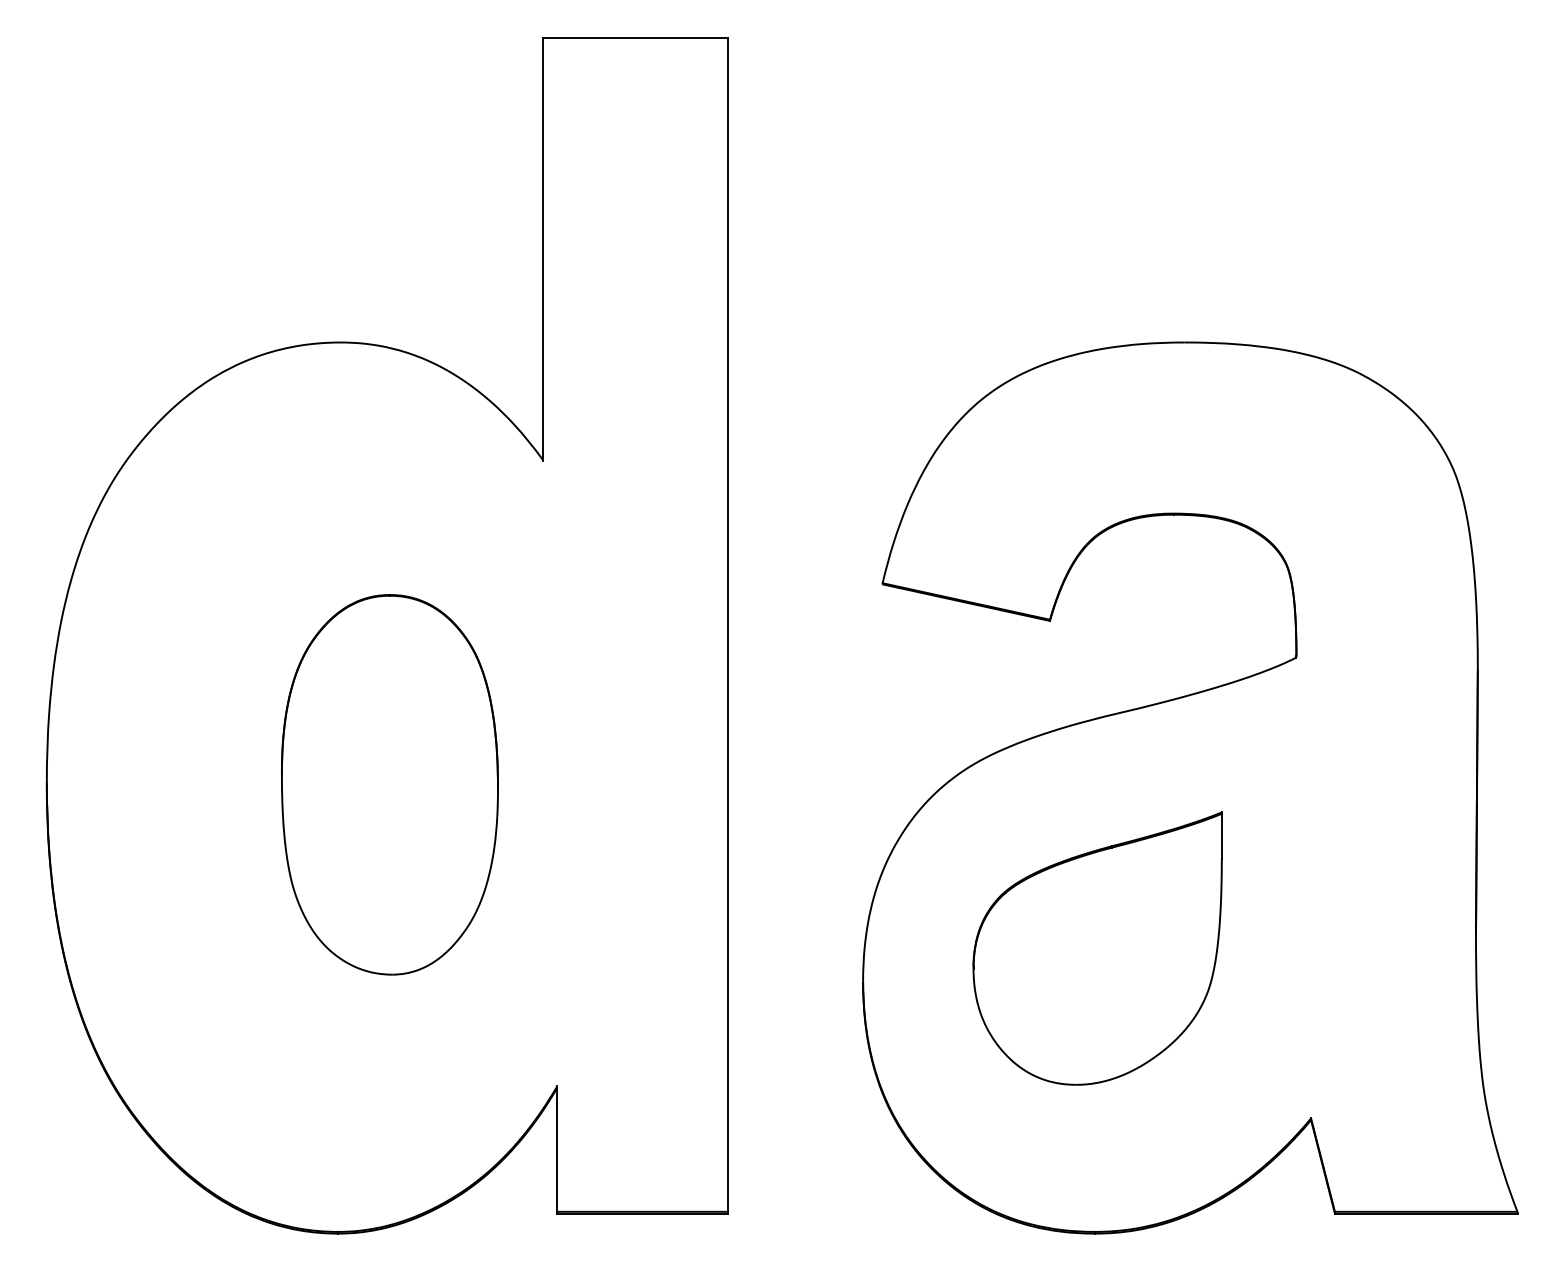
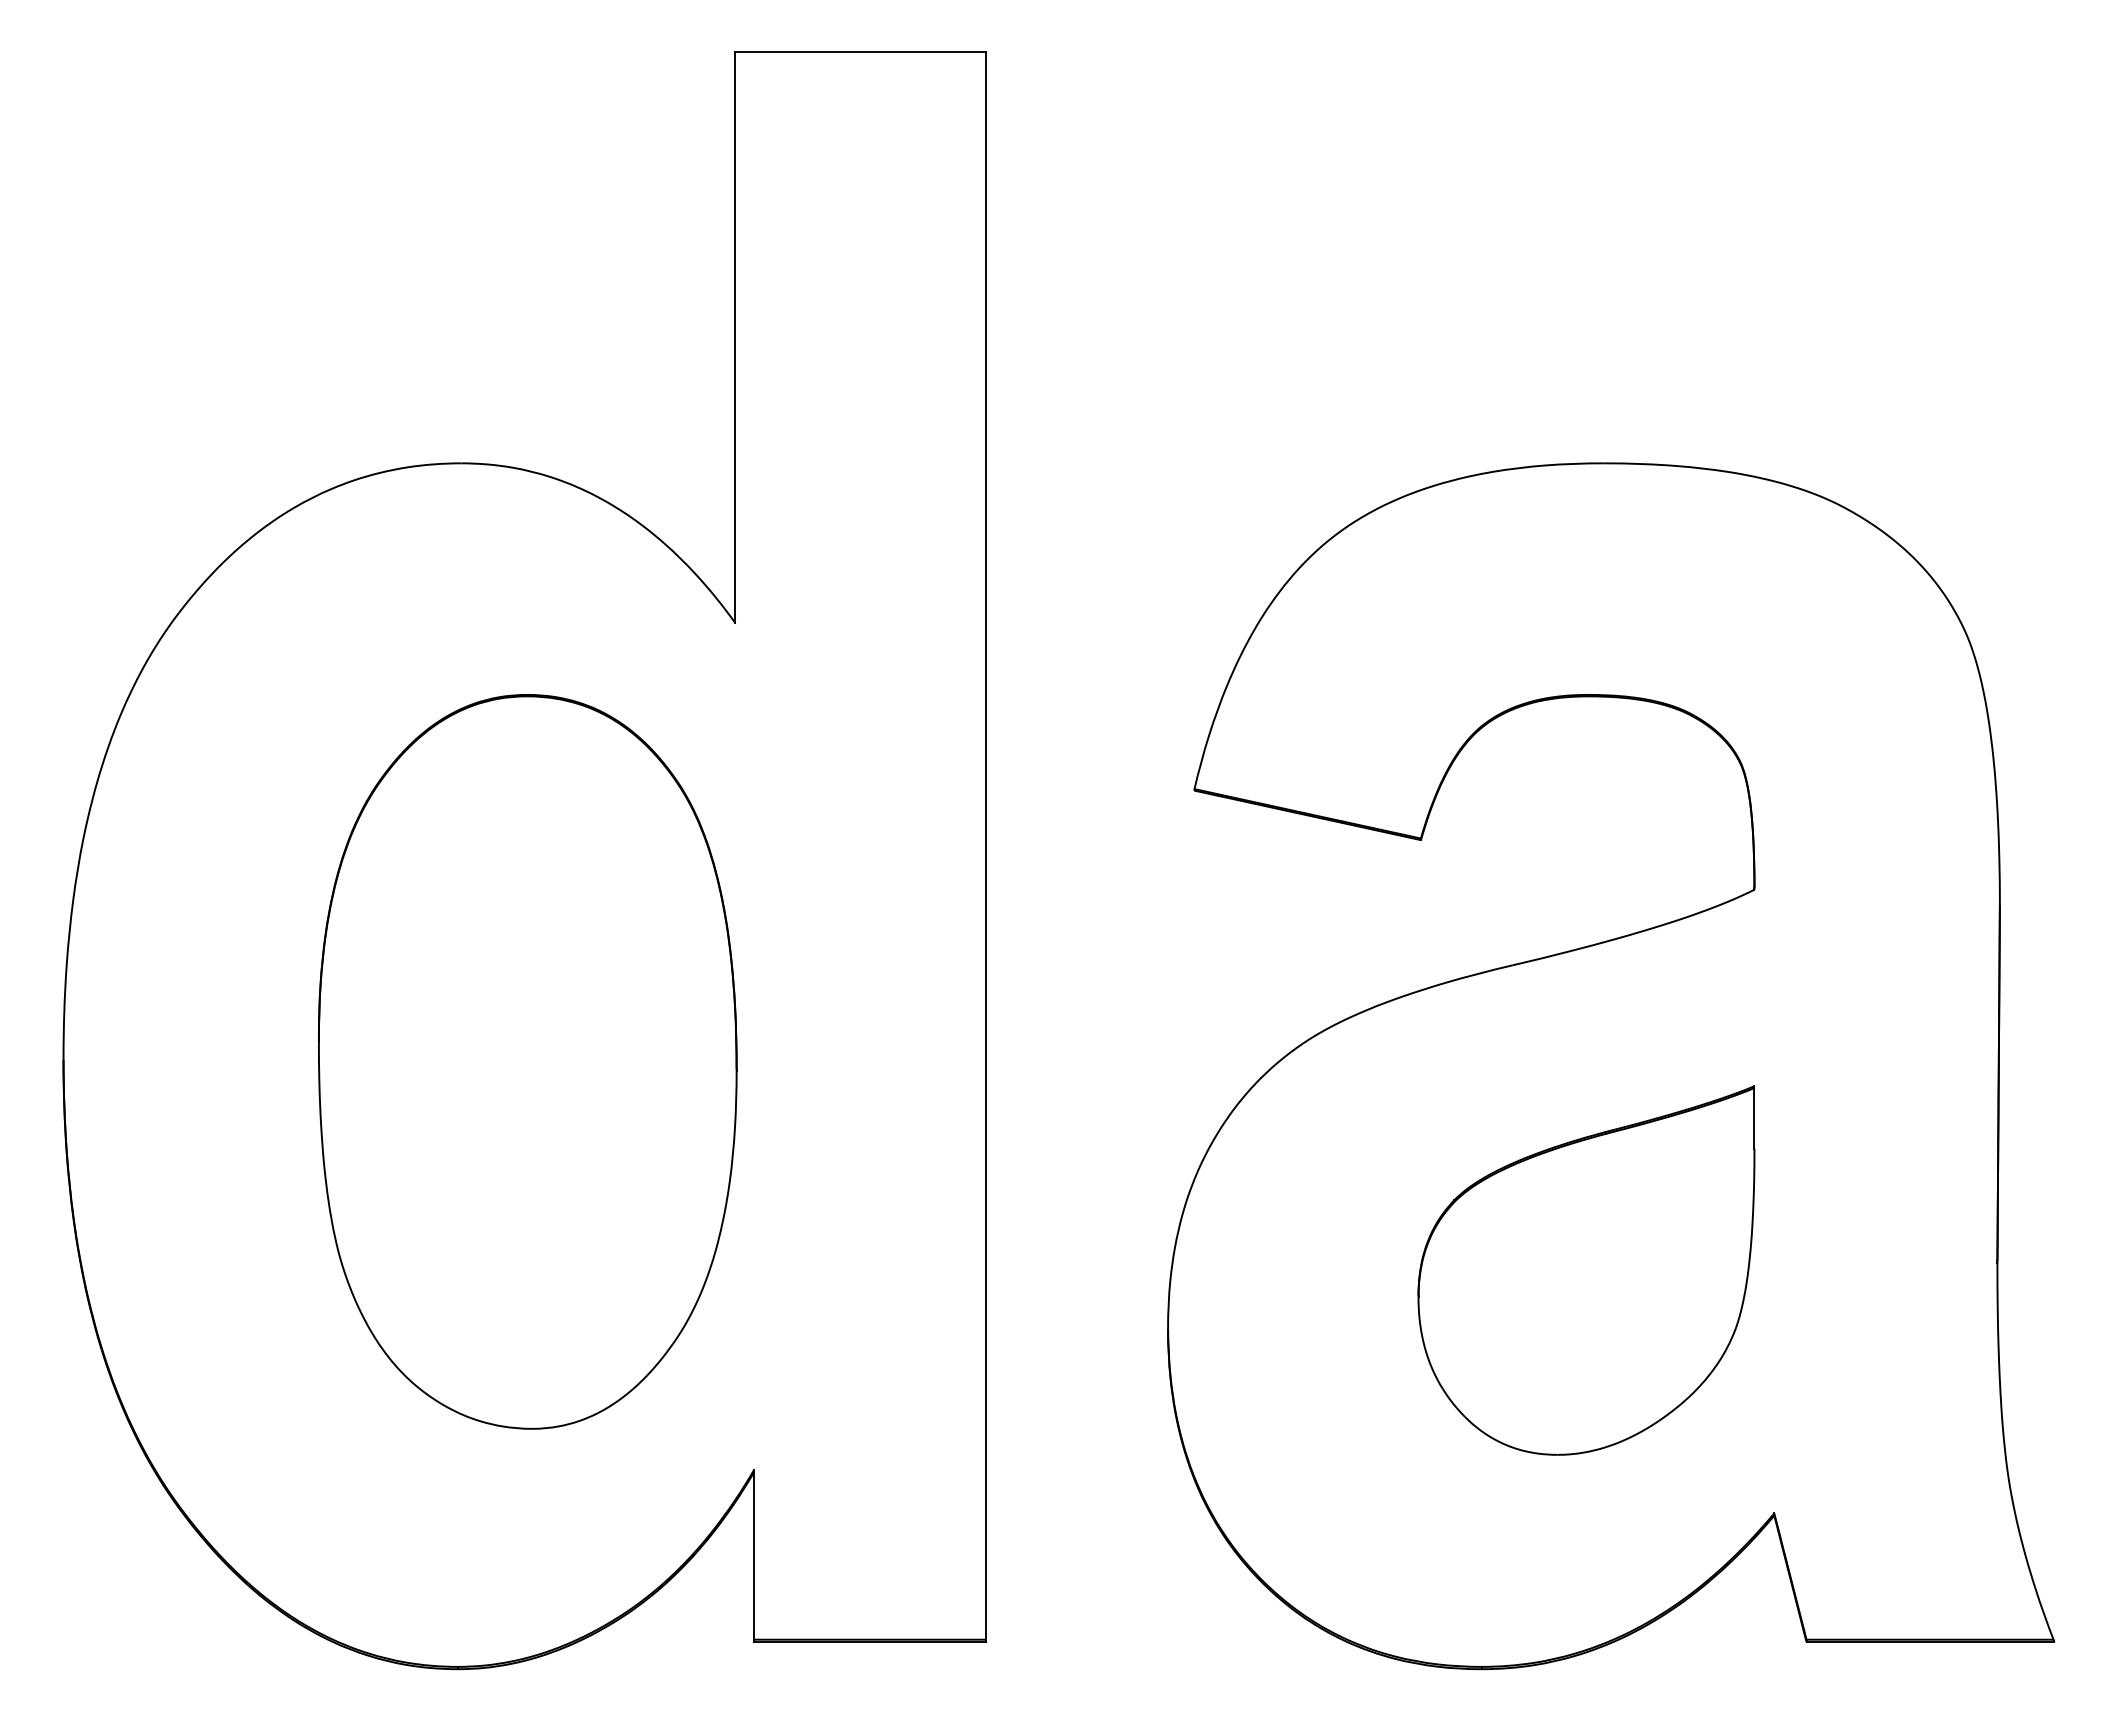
part: (389, 784) -> (527, 1061), size x1.43
part: (1097, 948) -> (1586, 1270), moved

